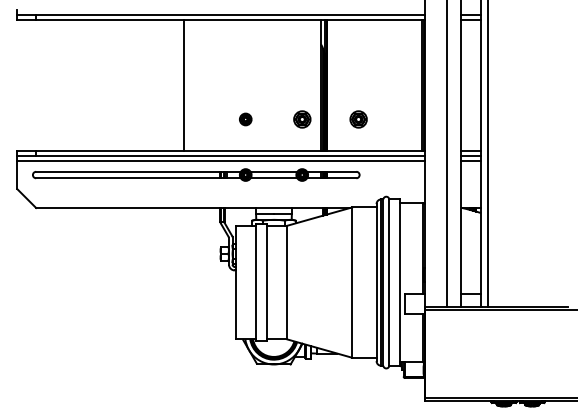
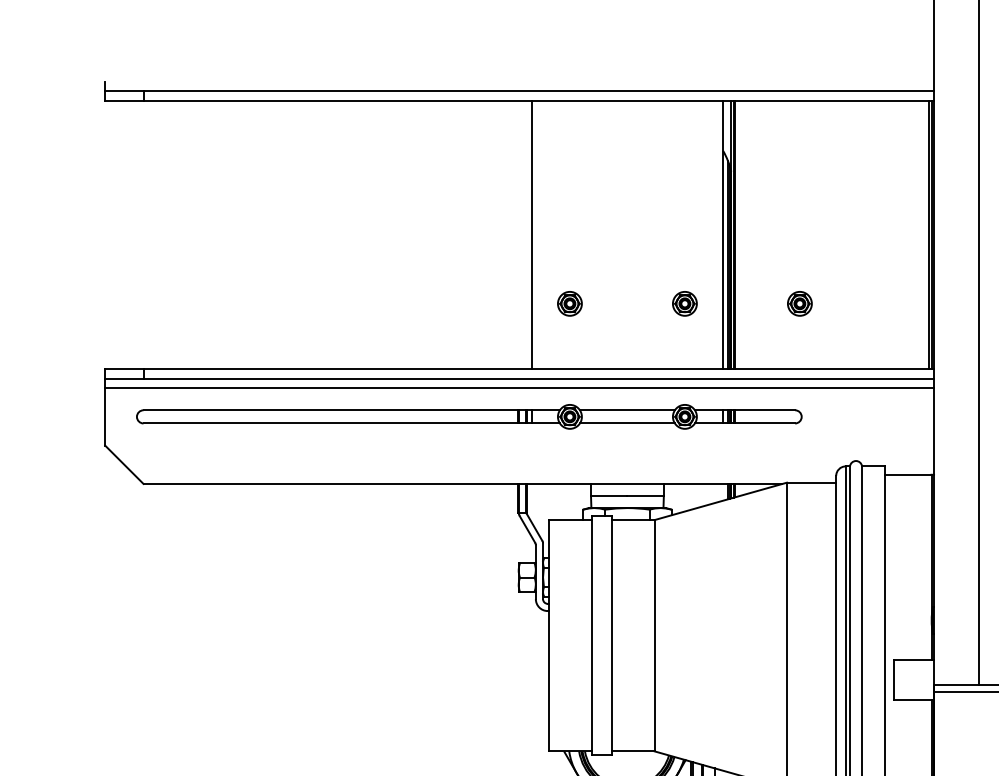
line: (183, 85) -> (530, 234), moved
part: (301, 119) -> (683, 303), size x0.71
part: (358, 119) -> (799, 303), size x0.71

